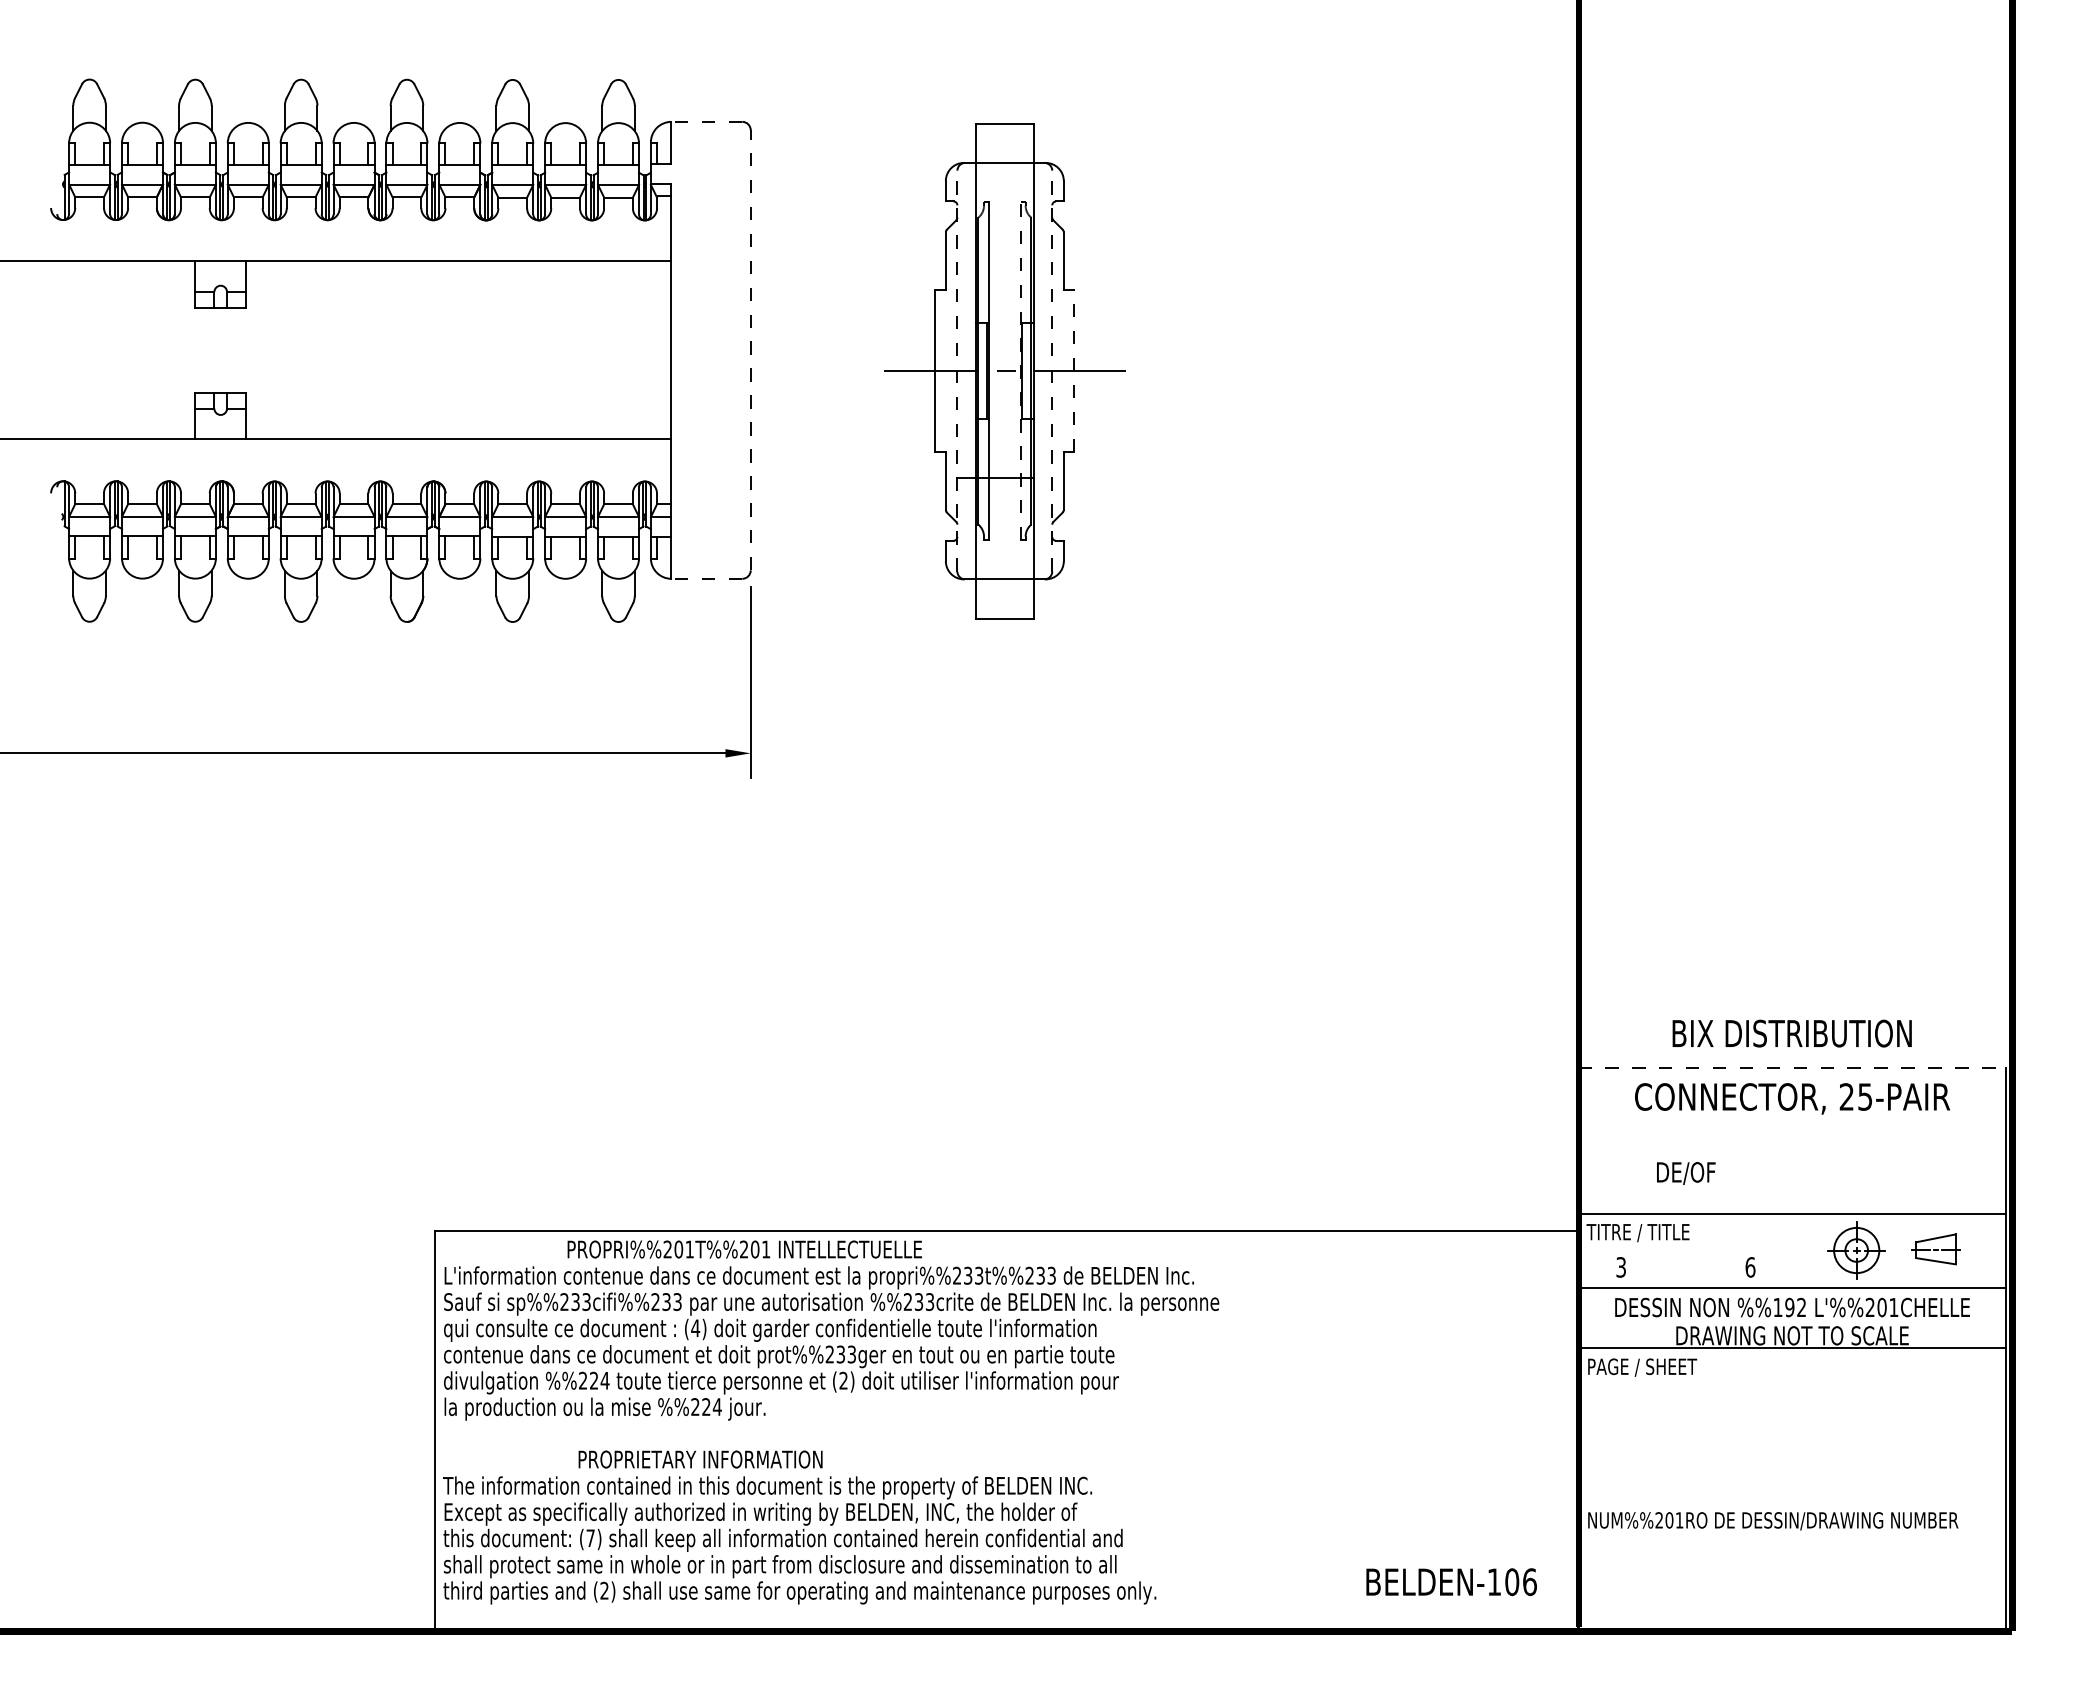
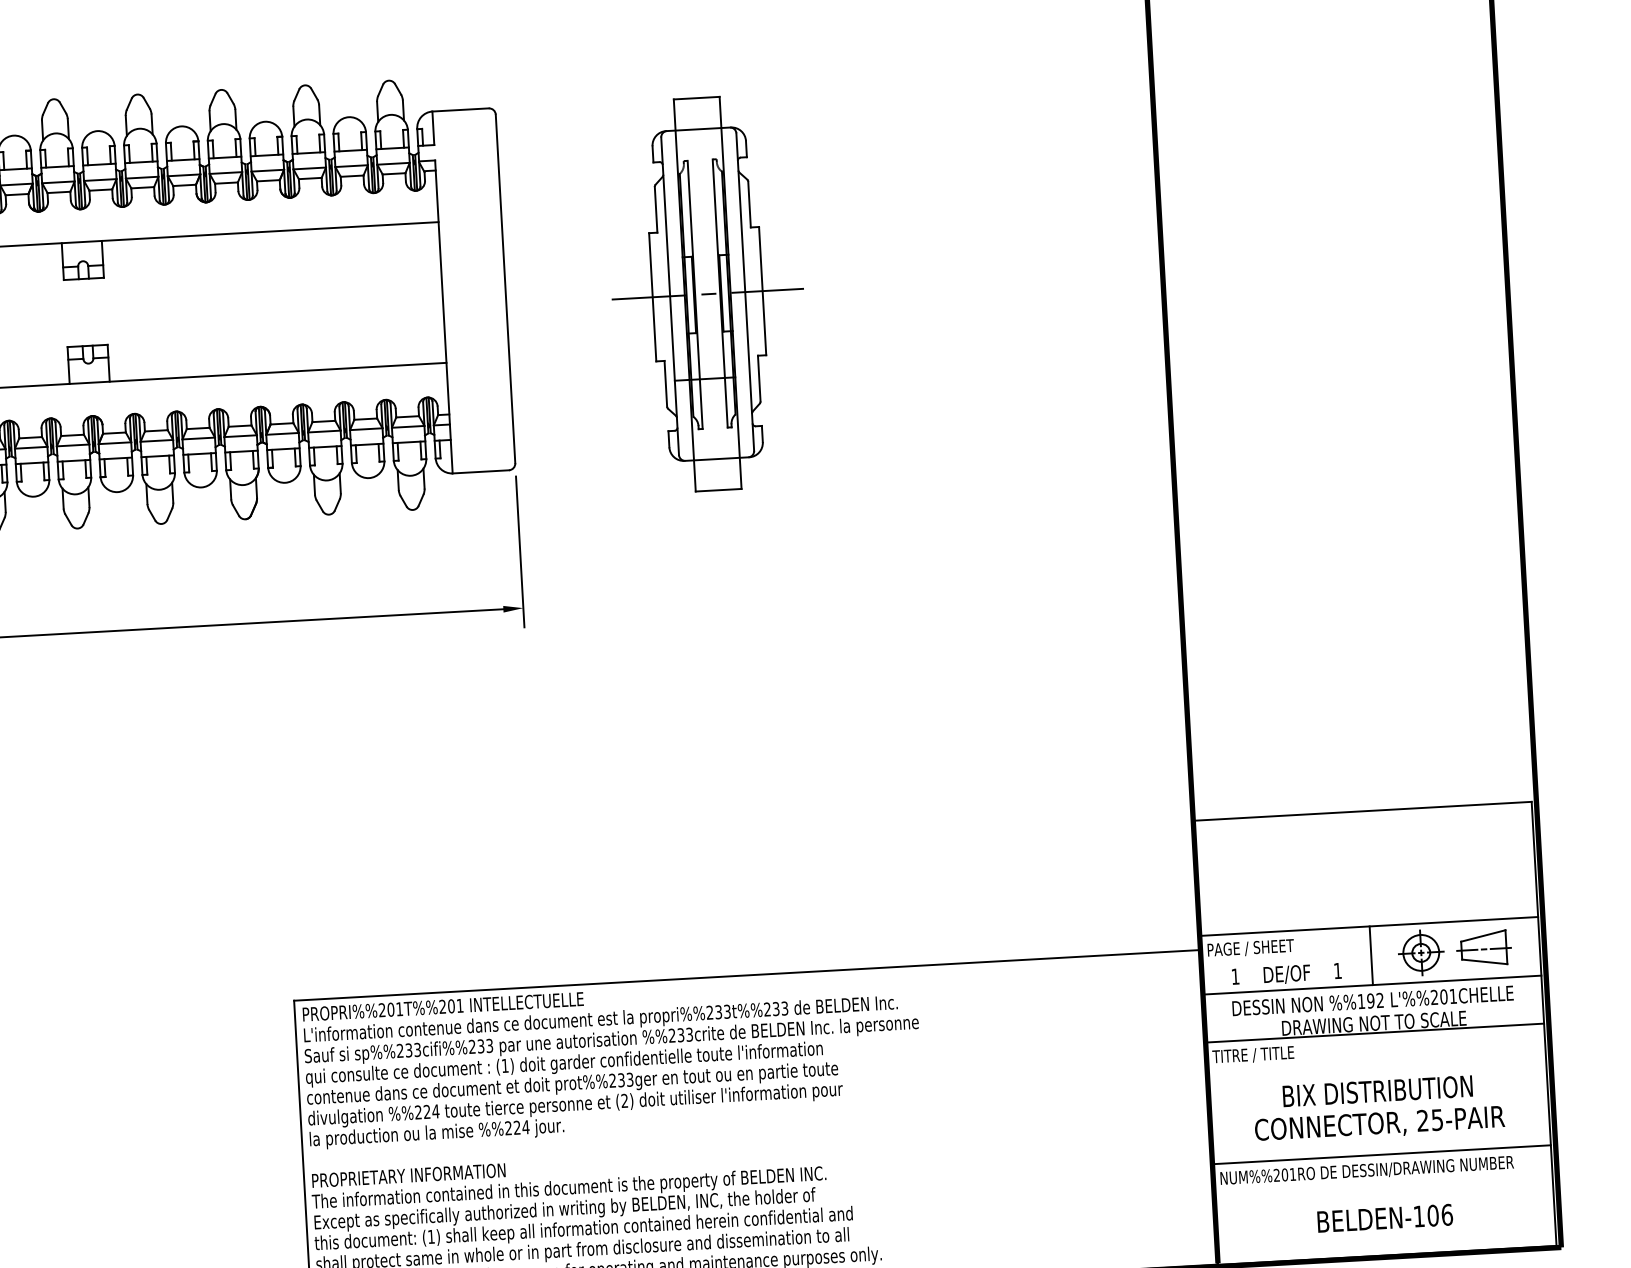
line: (706, 121) -> (460, 109), dashed -> solid
line: (750, 349) -> (505, 288), dashed -> solid
line: (957, 370) -> (670, 295), dashed -> solid
line: (1020, 370) -> (720, 293), dashed -> solid
line: (1052, 370) -> (745, 291), dashed -> solid
line: (1074, 371) -> (762, 291), dashed -> solid
line: (706, 578) -> (480, 471), dashed -> solid
text: (1791, 1033) -> (1377, 1091), moved
line: (1792, 1068) -> (1362, 811), dashed -> solid
text: (1792, 1098) -> (1379, 1124), moved
text: (1686, 1173) -> (1287, 974), moved
text: (1641, 1232) -> (1250, 948), TITRE / TITLE -> PAGE / SHEET
text: (744, 1249) -> (442, 1006), moved
part: (1935, 1249) -> (1483, 948), size x1.43
line: (1793, 1250) -> (1371, 955), added
text: (1620, 1267) -> (1234, 976), 3 -> 1
text: (1750, 1267) -> (1337, 971), 6 -> 1
text: (695, 1327) -> (505, 1065), (4) -> (1)
text: (1641, 1367) -> (1256, 1055), PAGE / SHEET -> TITRE / TITLE
text: (700, 1459) -> (408, 1175), moved
line: (1792, 1501) -> (1381, 1154), added
text: (590, 1537) -> (431, 1236), (7) -> (1)
text: (1451, 1582) -> (1385, 1218), moved

